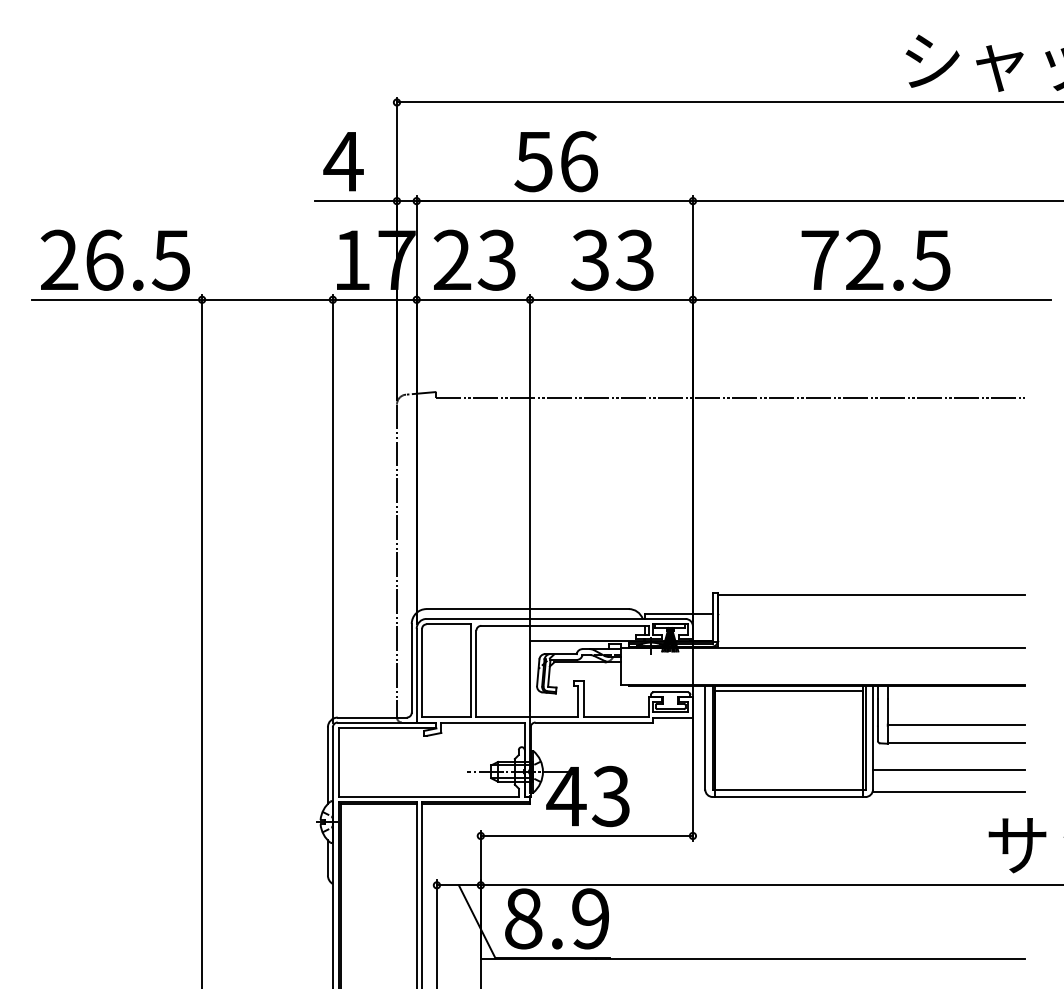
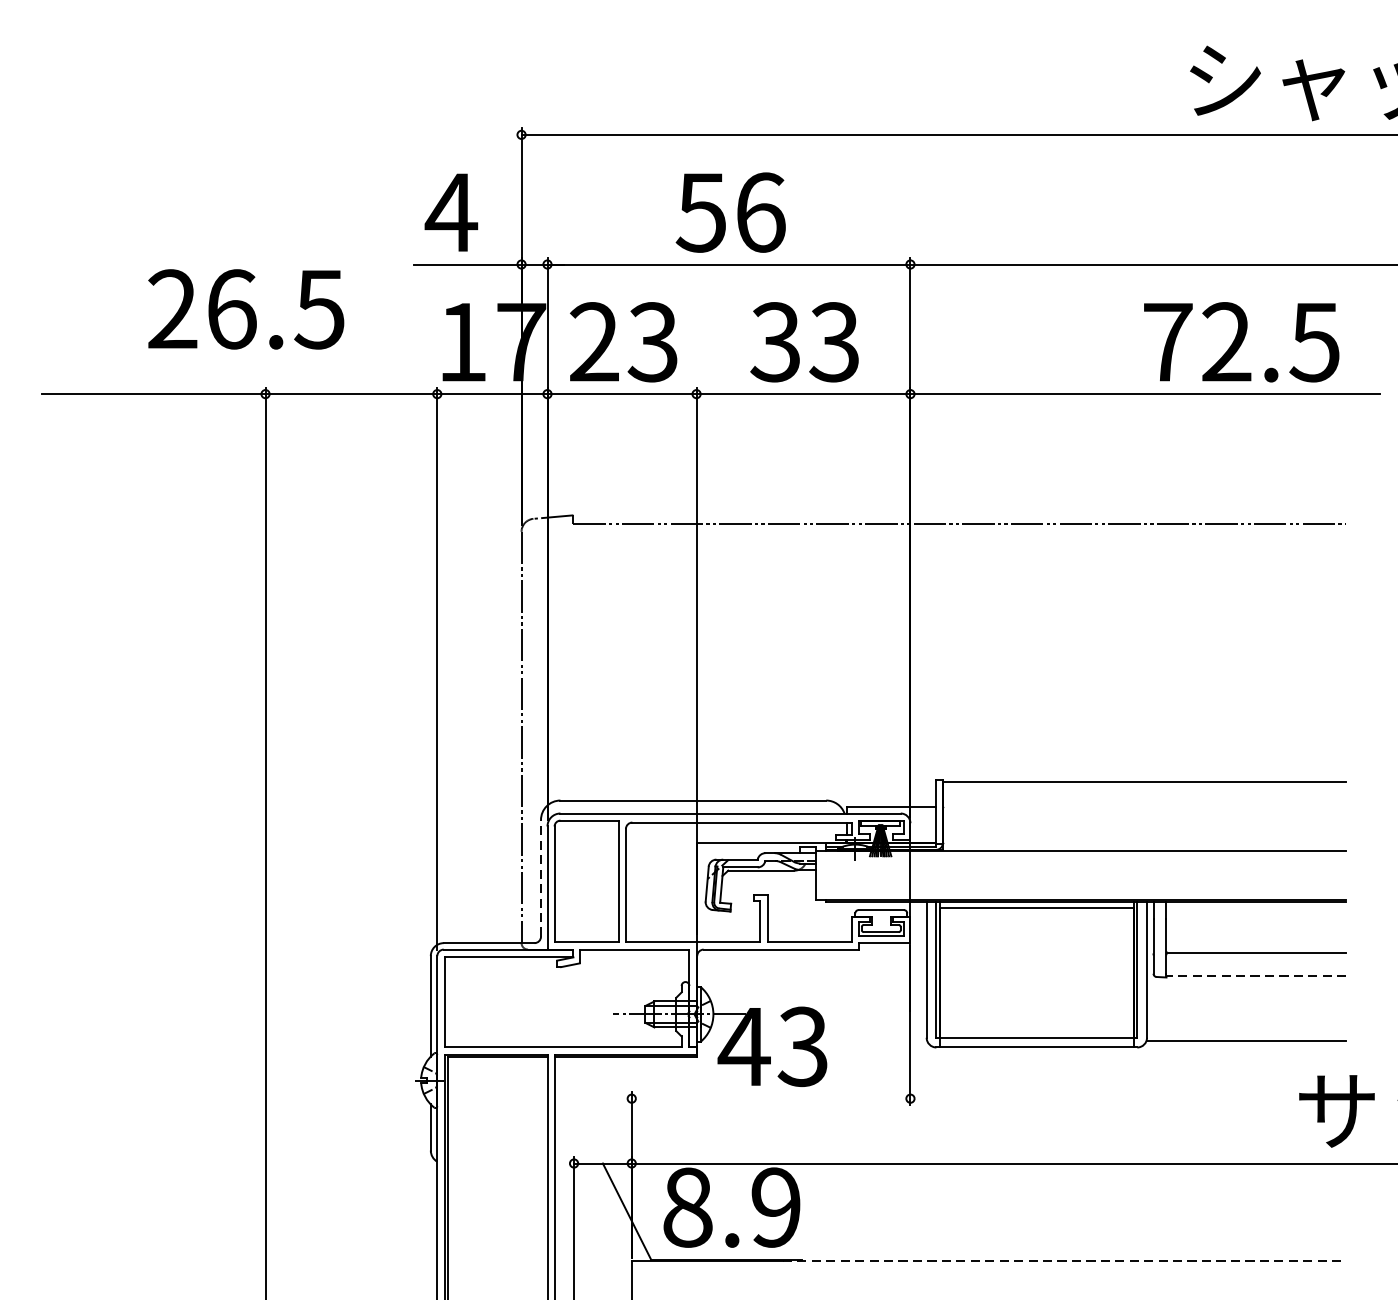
text: (114, 259) -> (245, 308), moved
text: (875, 259) -> (1241, 341), moved
line: (411, 667) -> (540, 877), solid -> dashed
line: (955, 742) -> (1255, 975), solid -> dashed
line: (948, 769) -> (1246, 1011), removed
line: (586, 835) -> (770, 1098), removed
line: (810, 959) -> (1064, 1261), solid -> dashed

